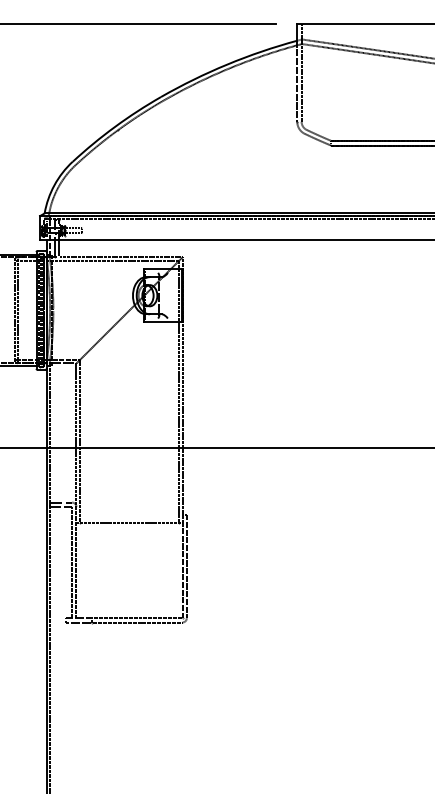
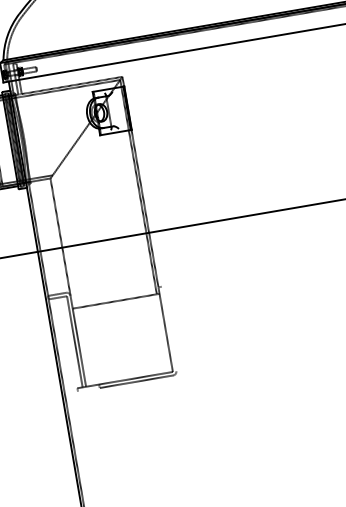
line: (79, 441) -> (63, 241), removed
line: (186, 566) -> (168, 329), removed
line: (78, 622) -> (88, 389), removed

